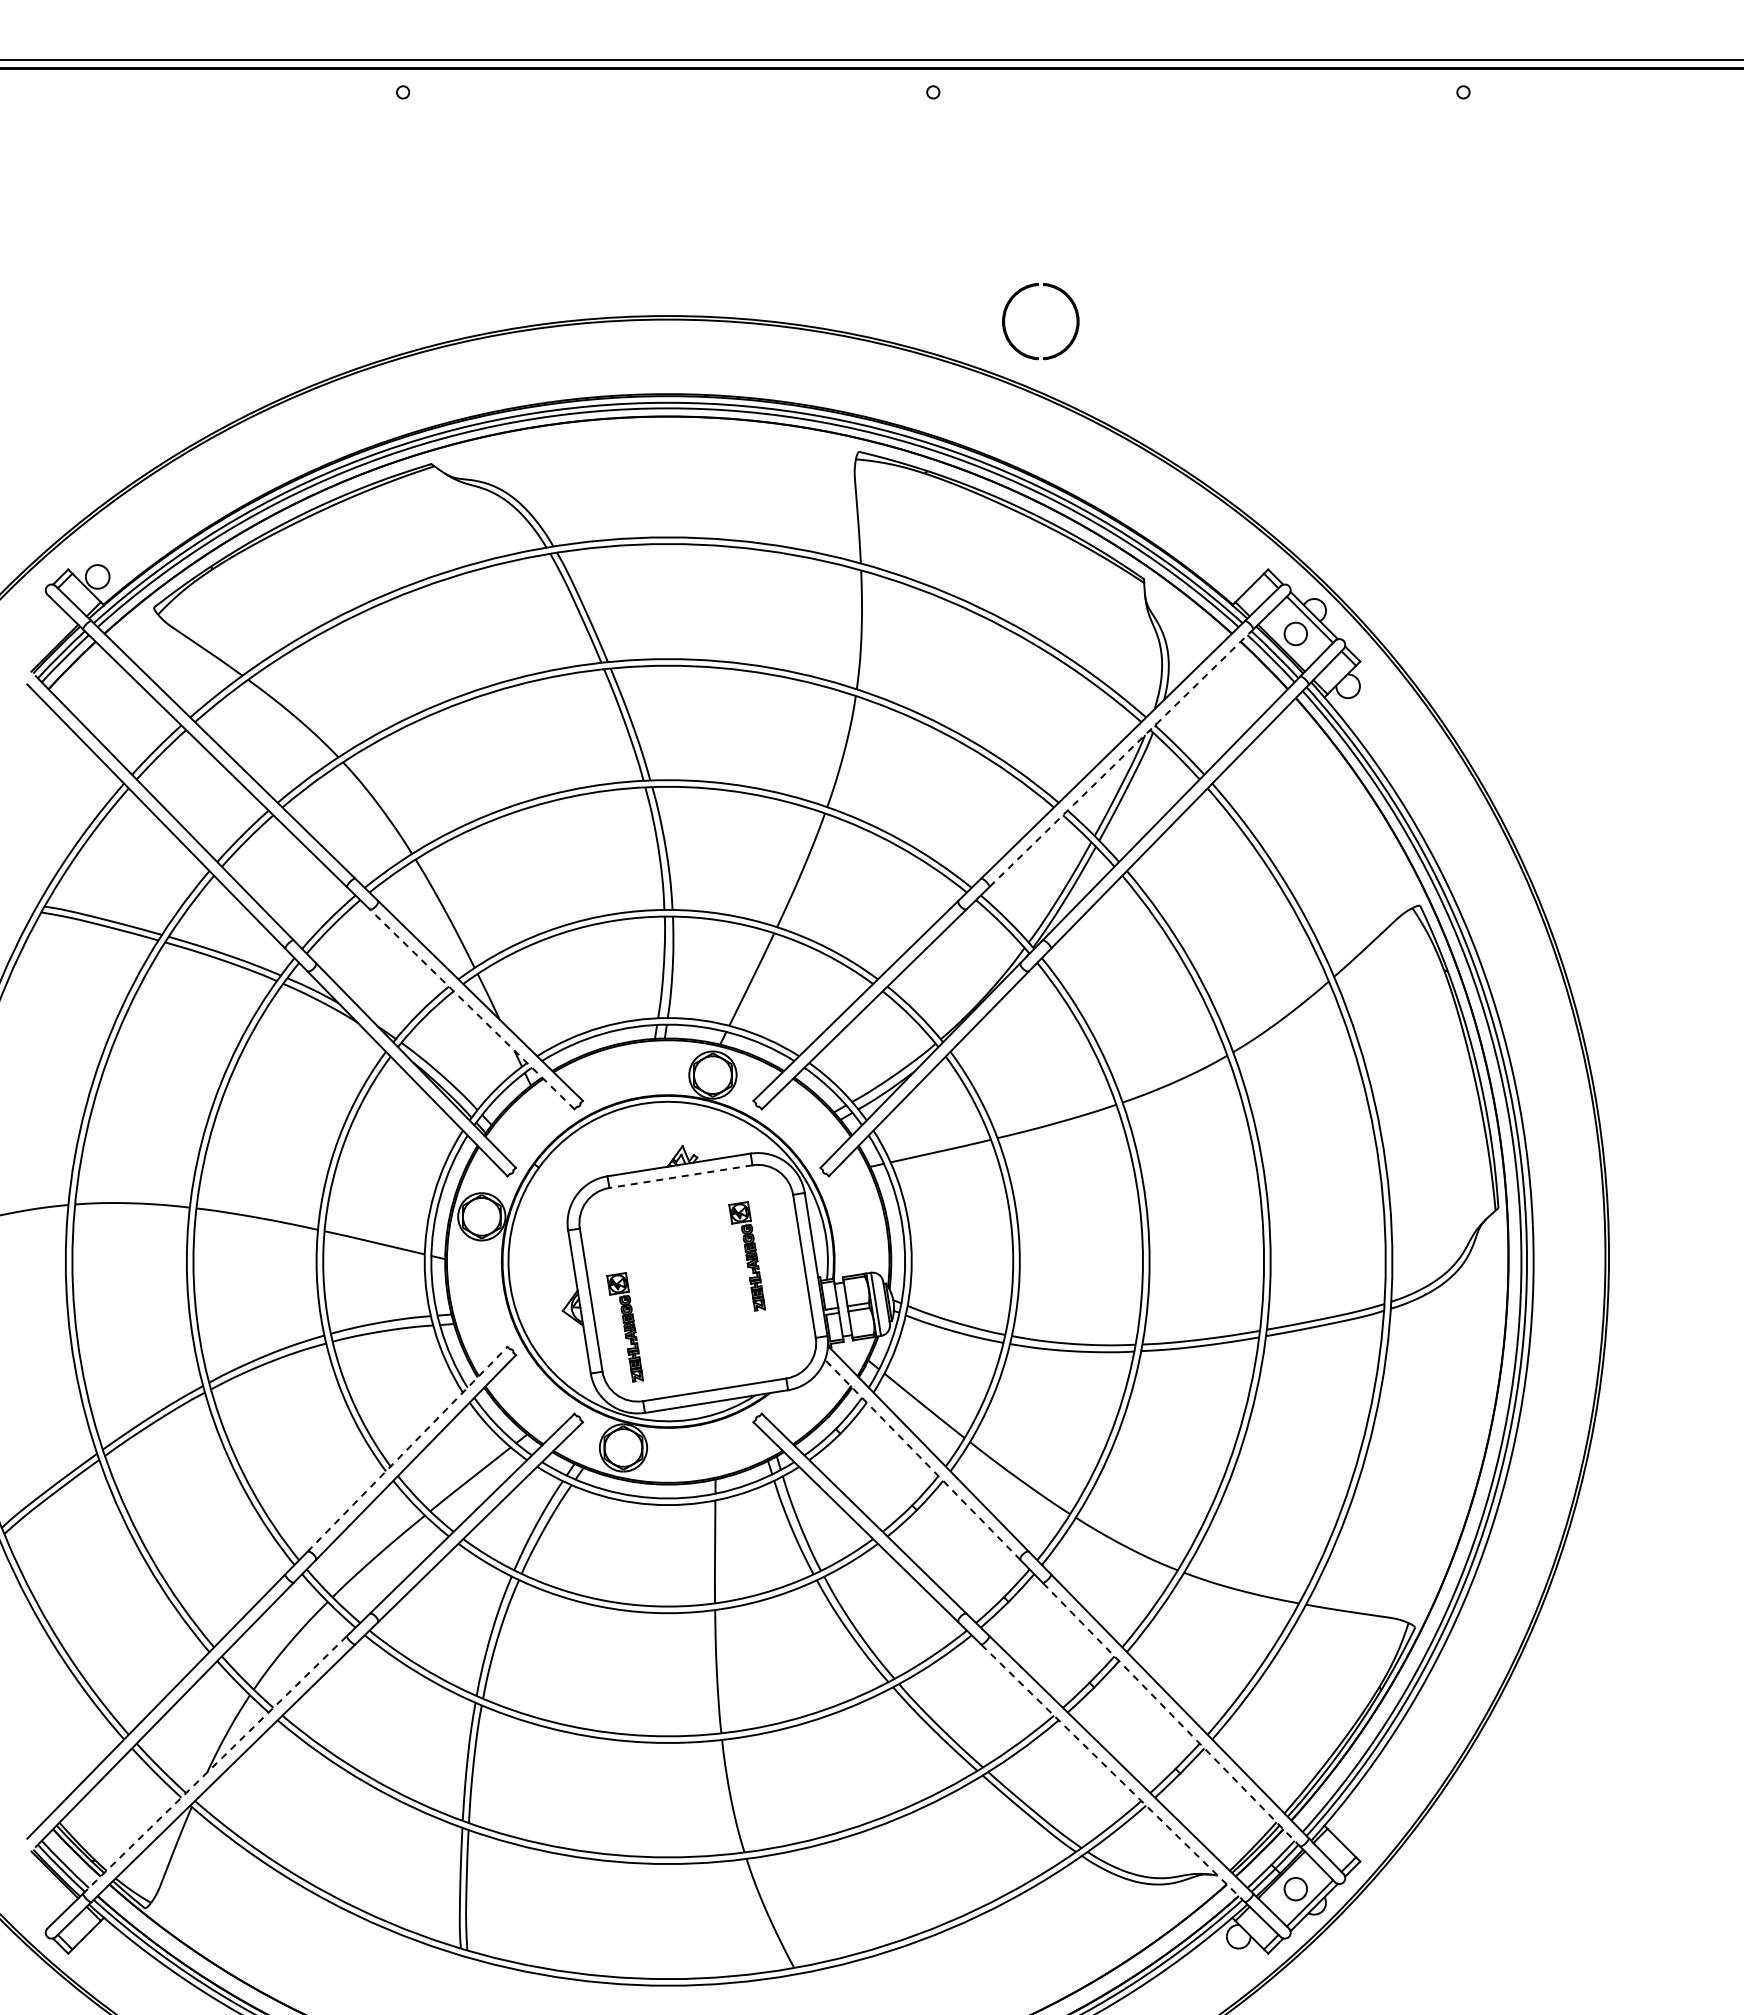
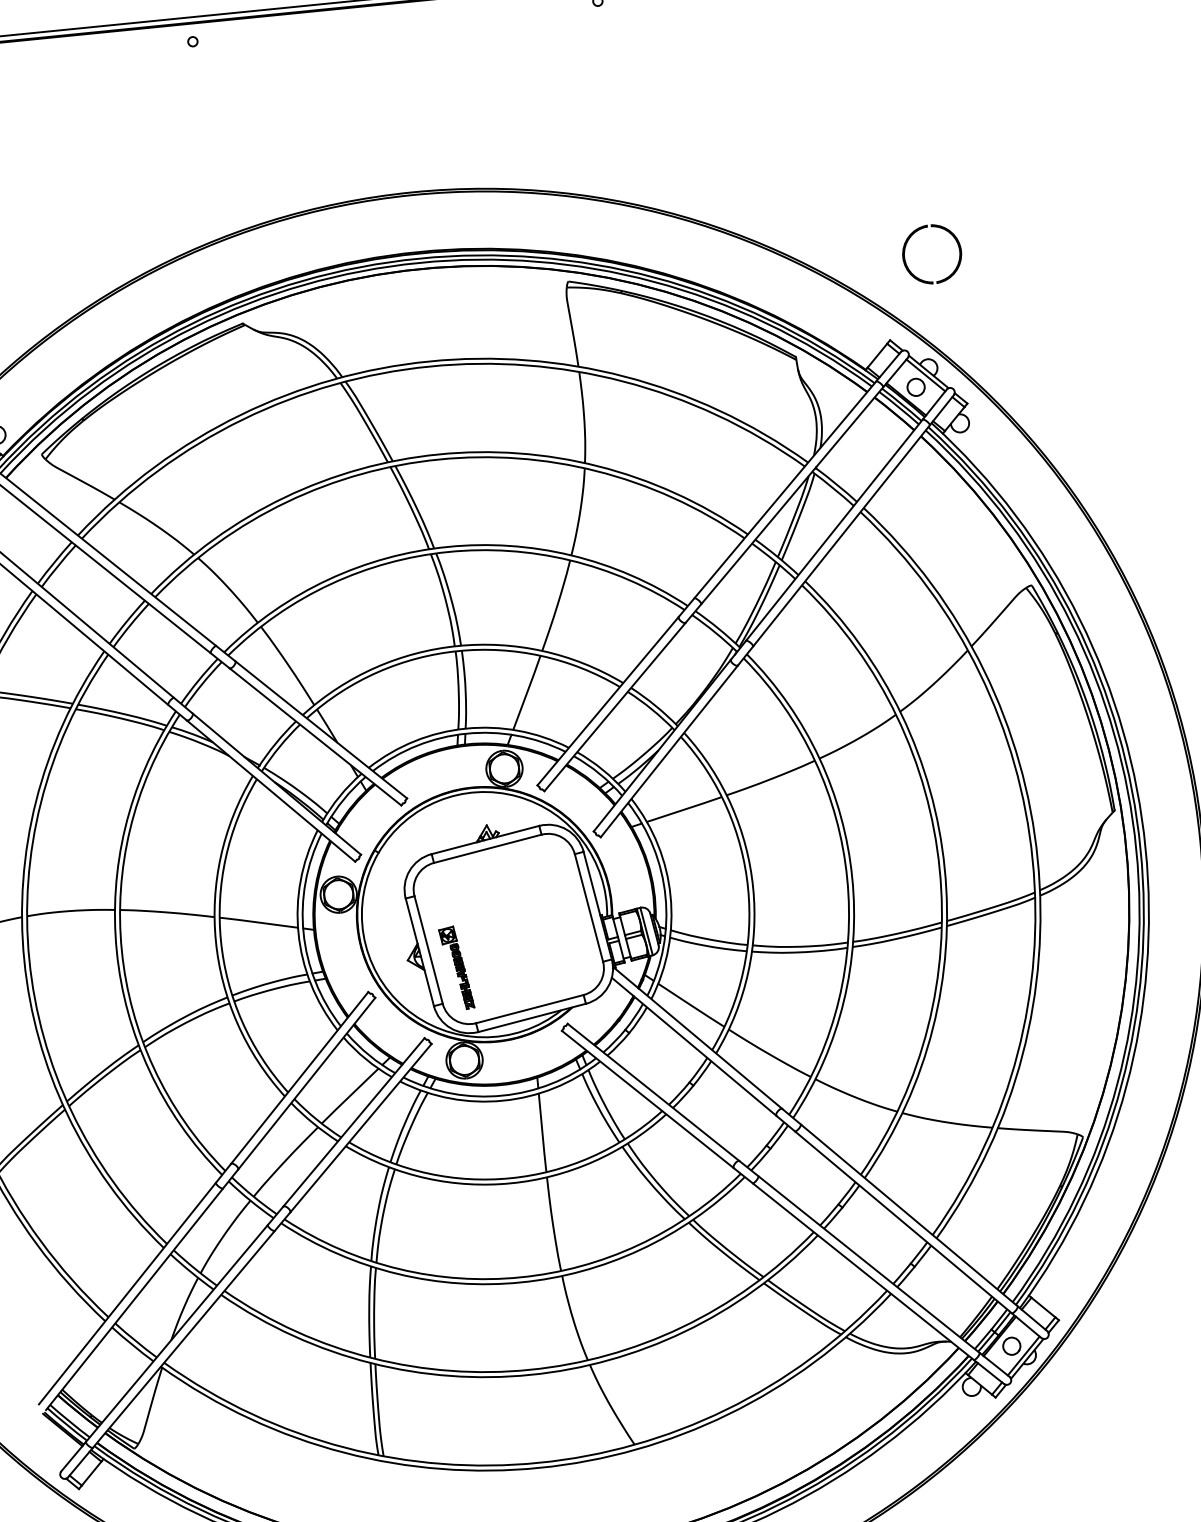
part: (1010, 303) -> (907, 242), moved
line: (1121, 758) -> (792, 495), dashed -> solid
line: (471, 1008) -> (314, 736), dashed -> solid
line: (680, 1176) -> (487, 848), dashed -> solid
part: (746, 1256) -> (543, 904), removed
line: (407, 1448) -> (299, 1077), dashed -> solid
line: (922, 1460) -> (693, 1047), dashed -> solid
line: (1171, 1714) -> (903, 1222), dashed -> solid
line: (215, 1764) -> (177, 1333), dashed -> solid
line: (1113, 1773) -> (863, 1271), dashed -> solid

